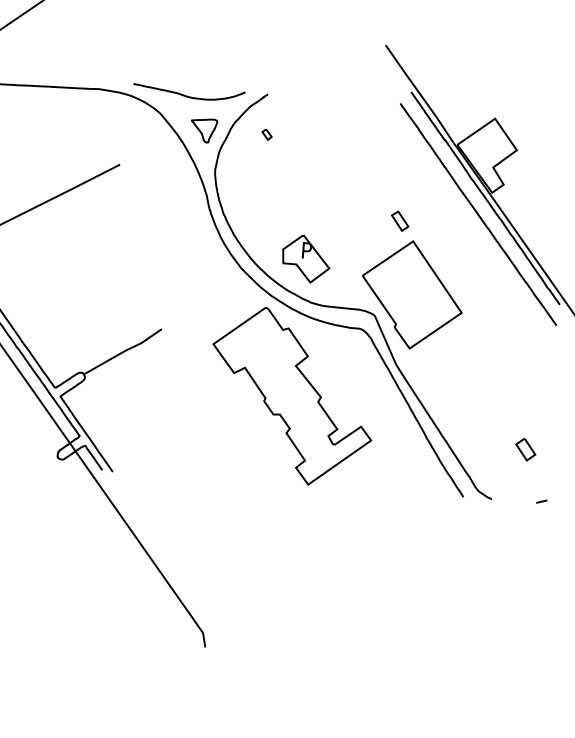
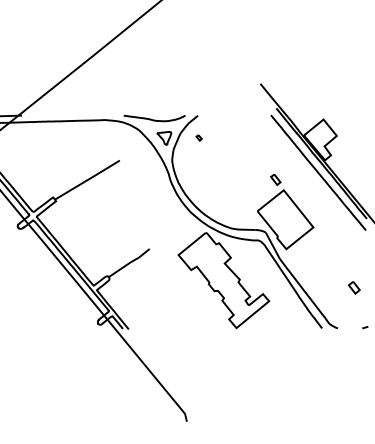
part: (305, 259) -> (225, 204), removed
part: (524, 449) -> (353, 287), moved

